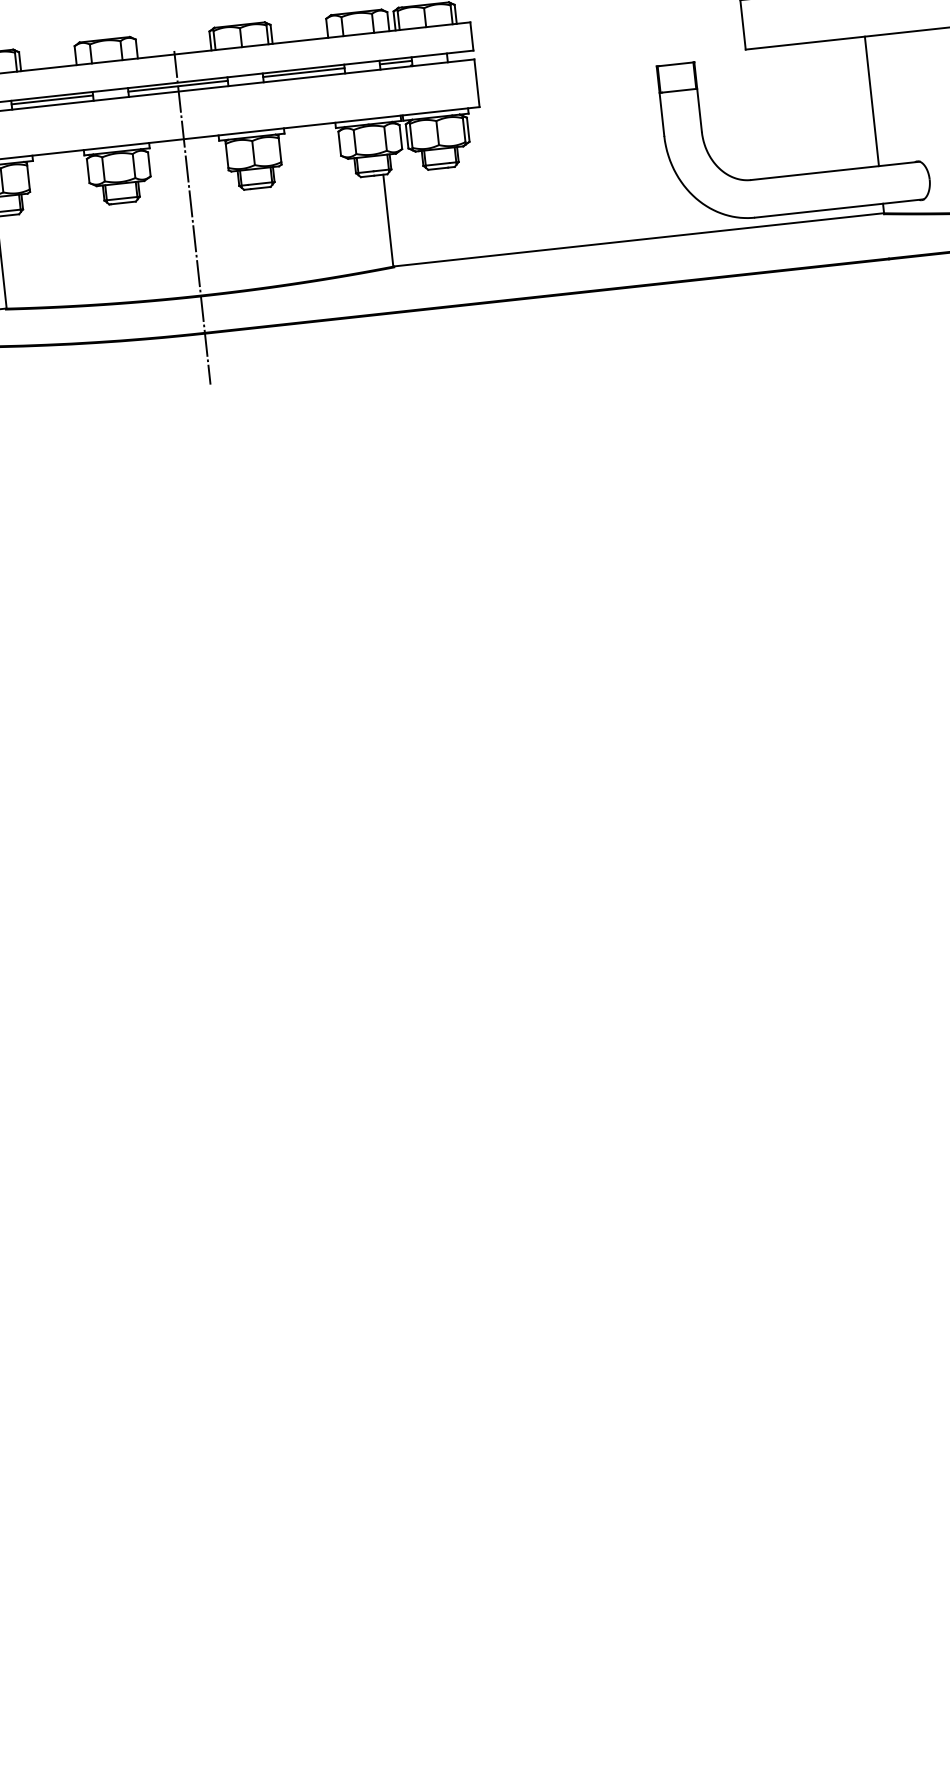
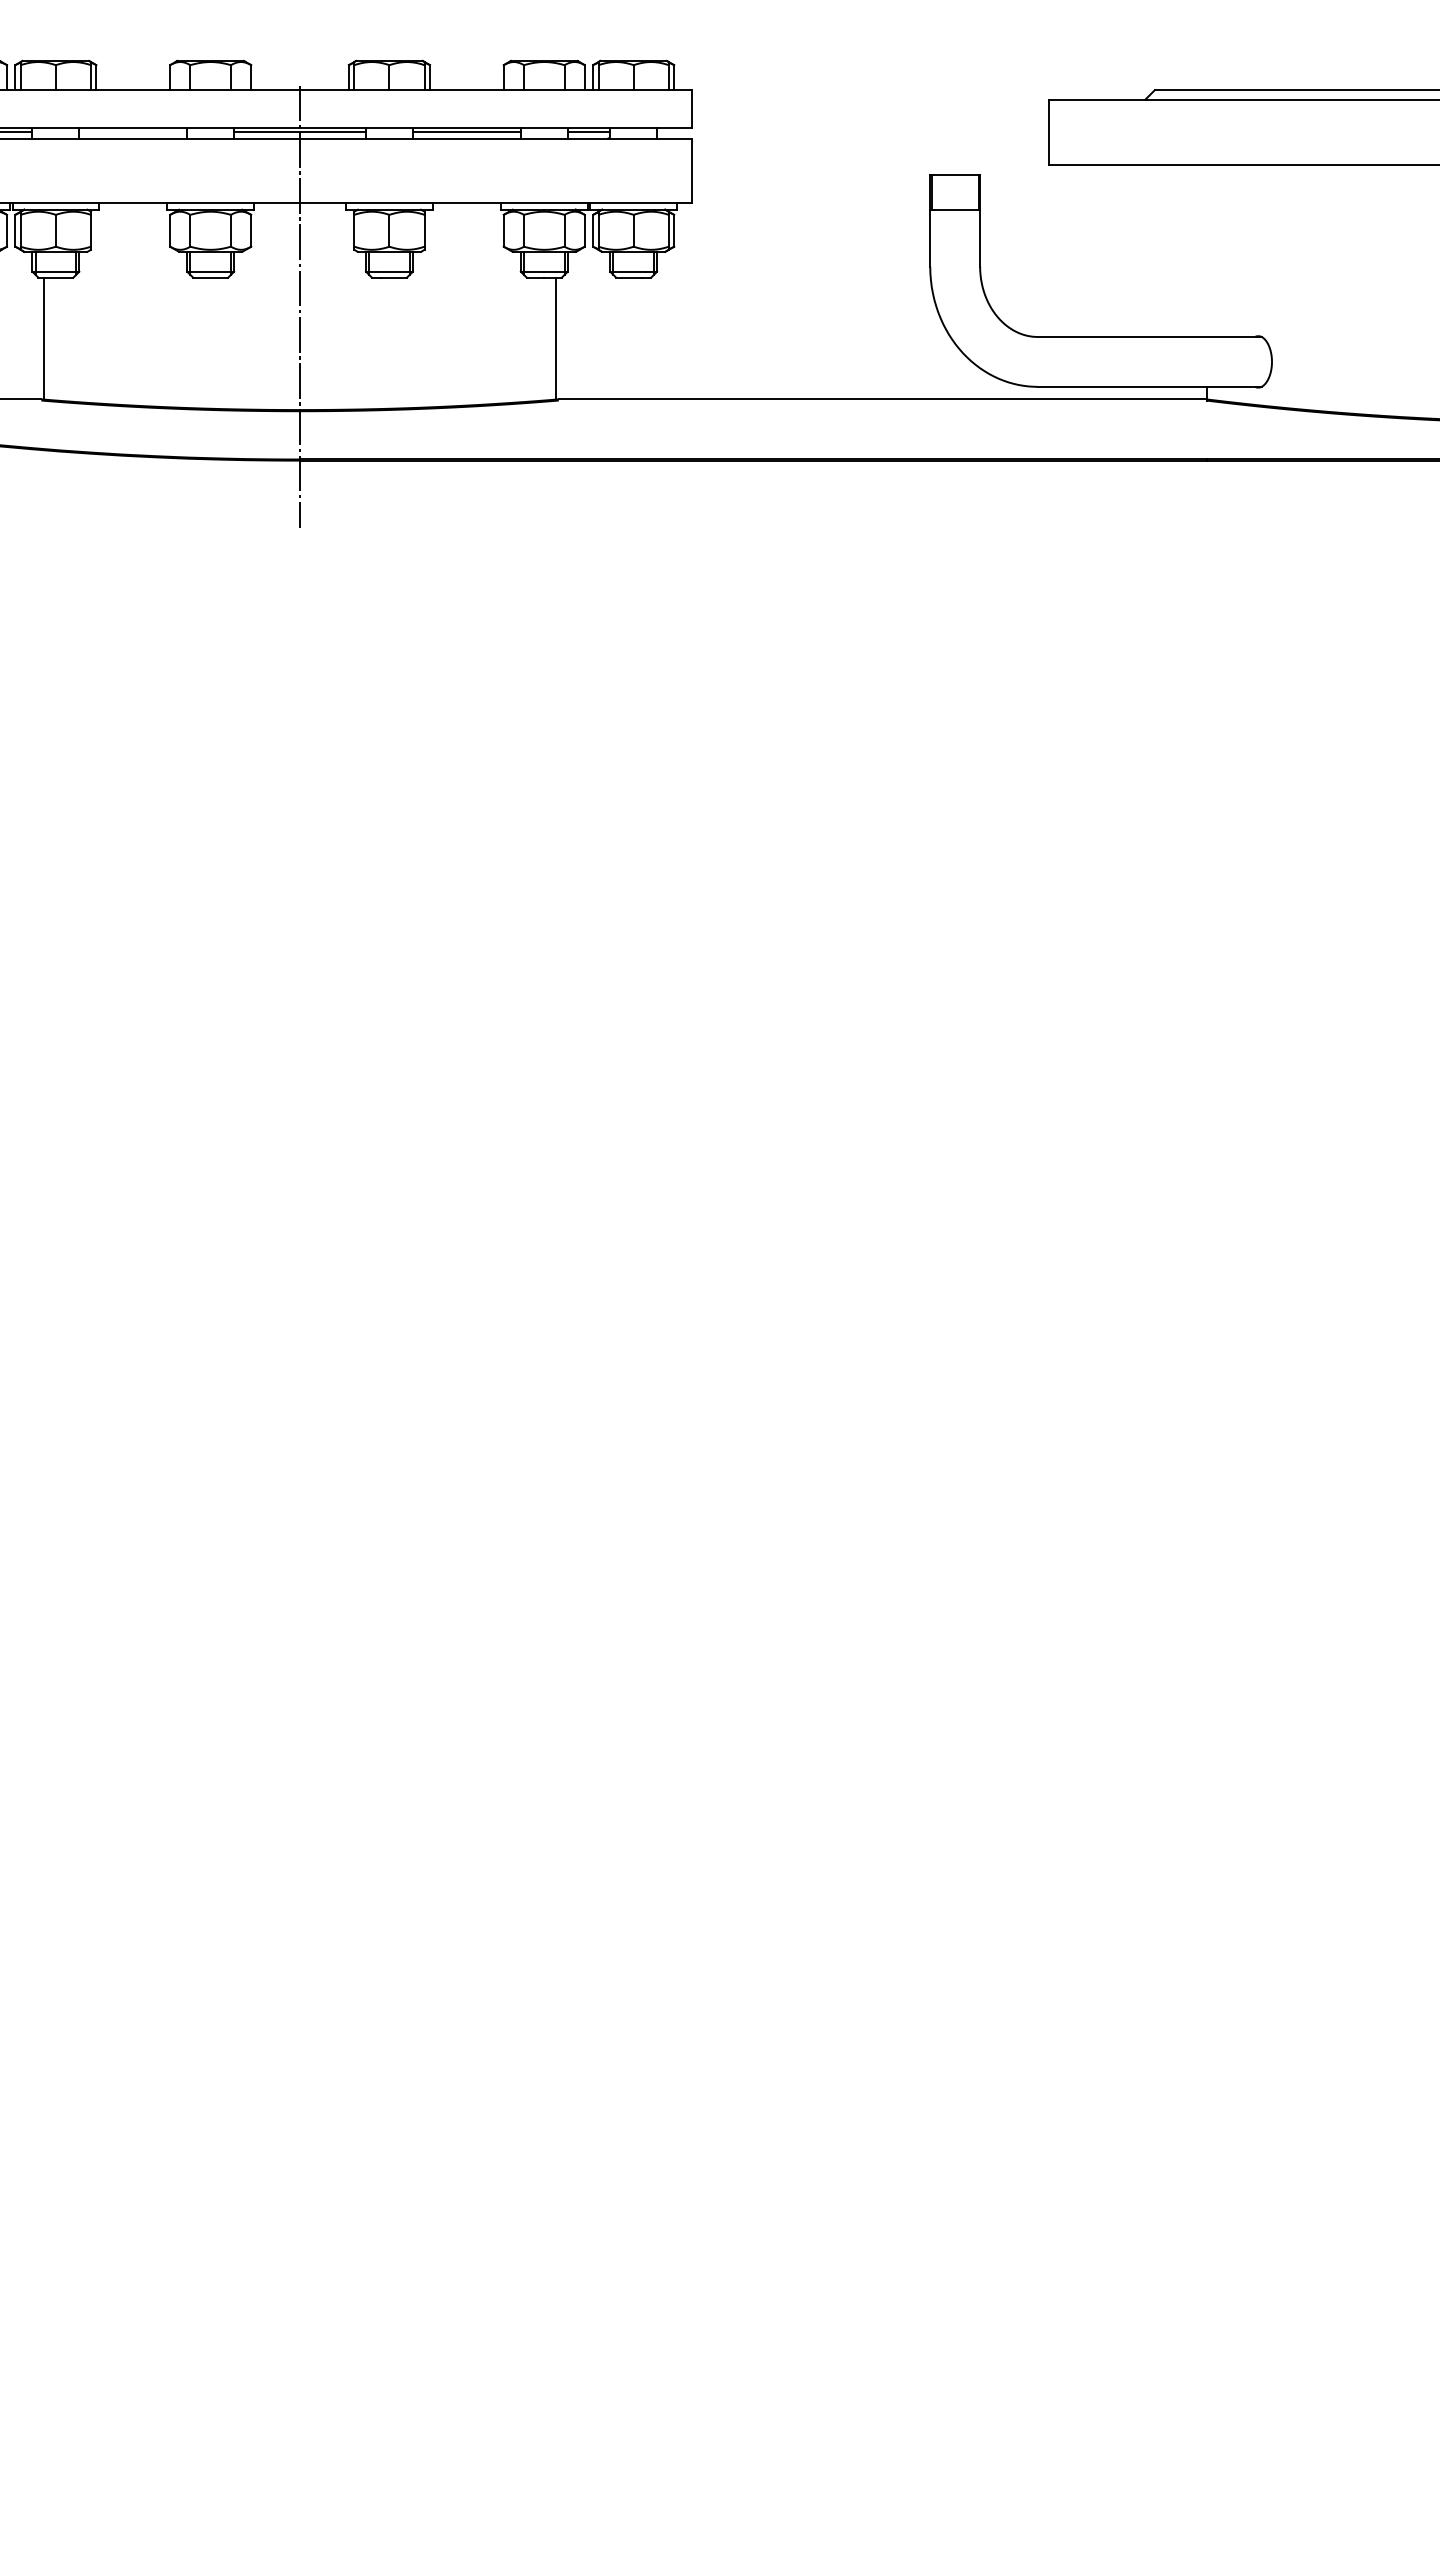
line: (52, 99) -> (133, 132), removed
line: (871, 100) -> (1207, 250), removed

